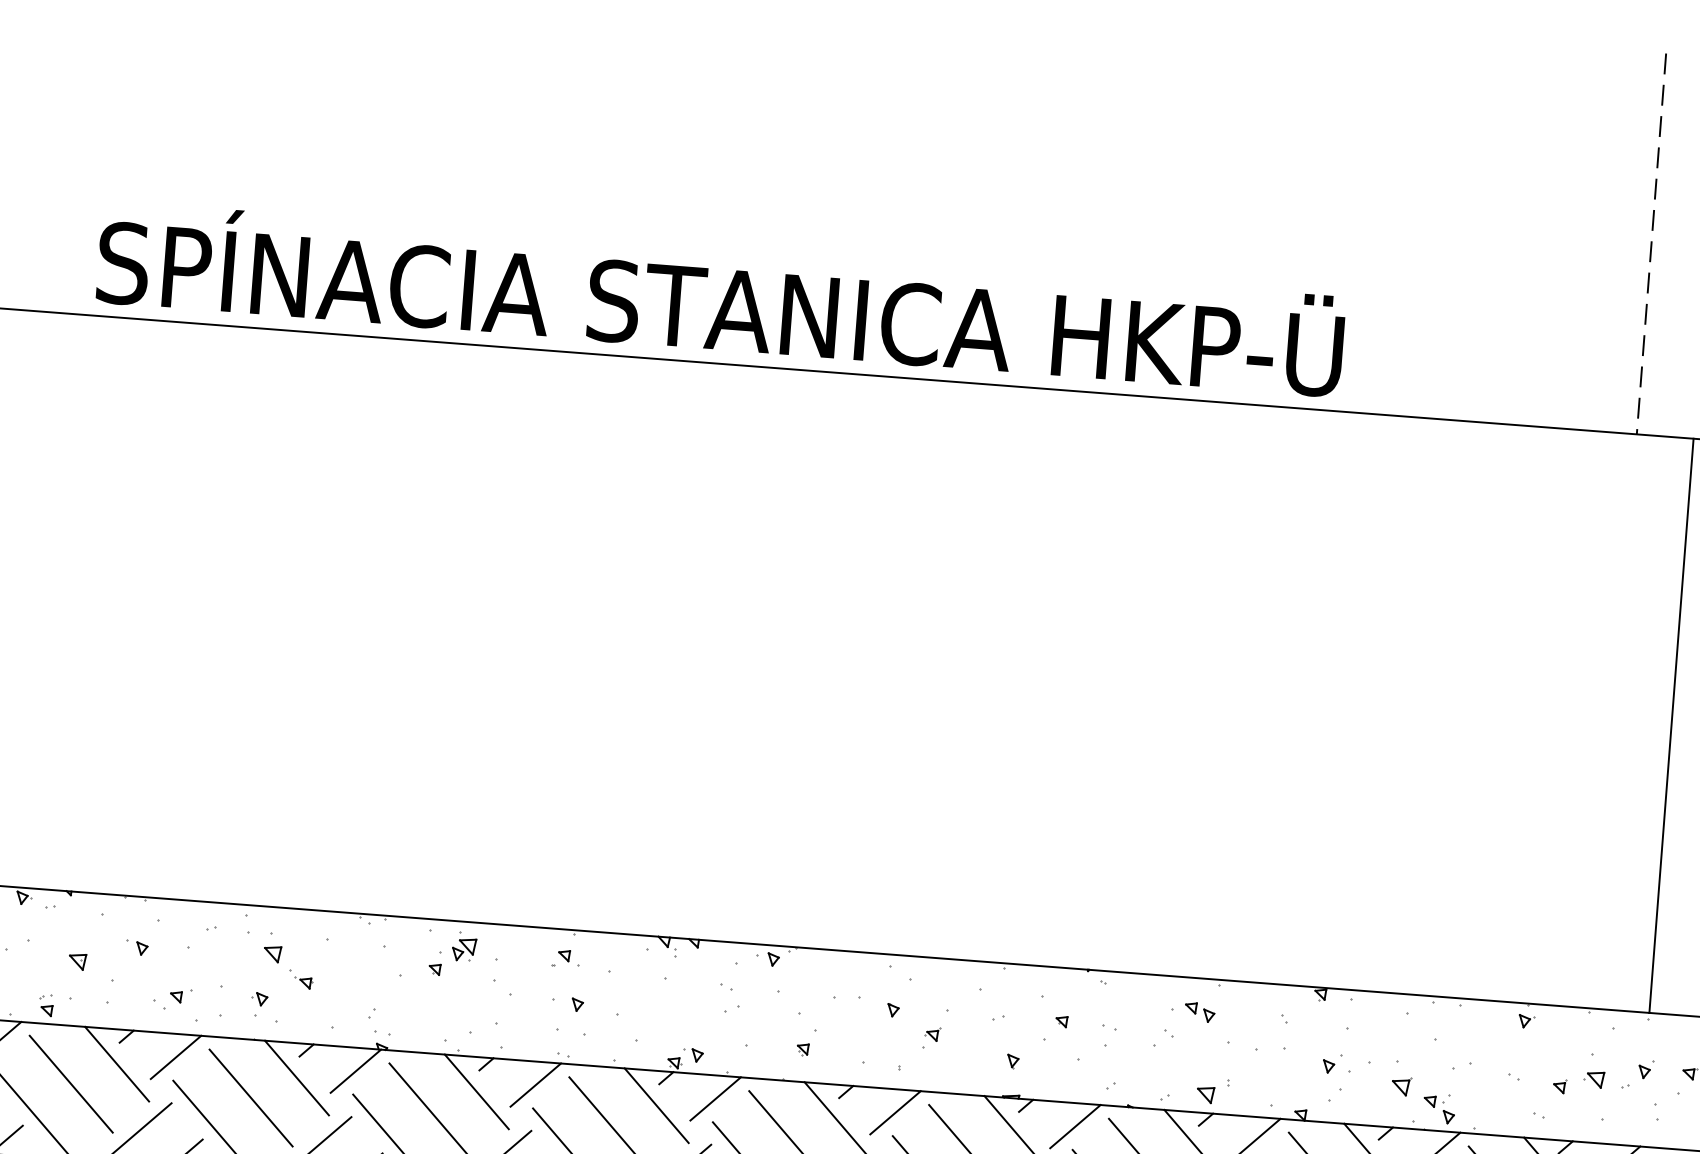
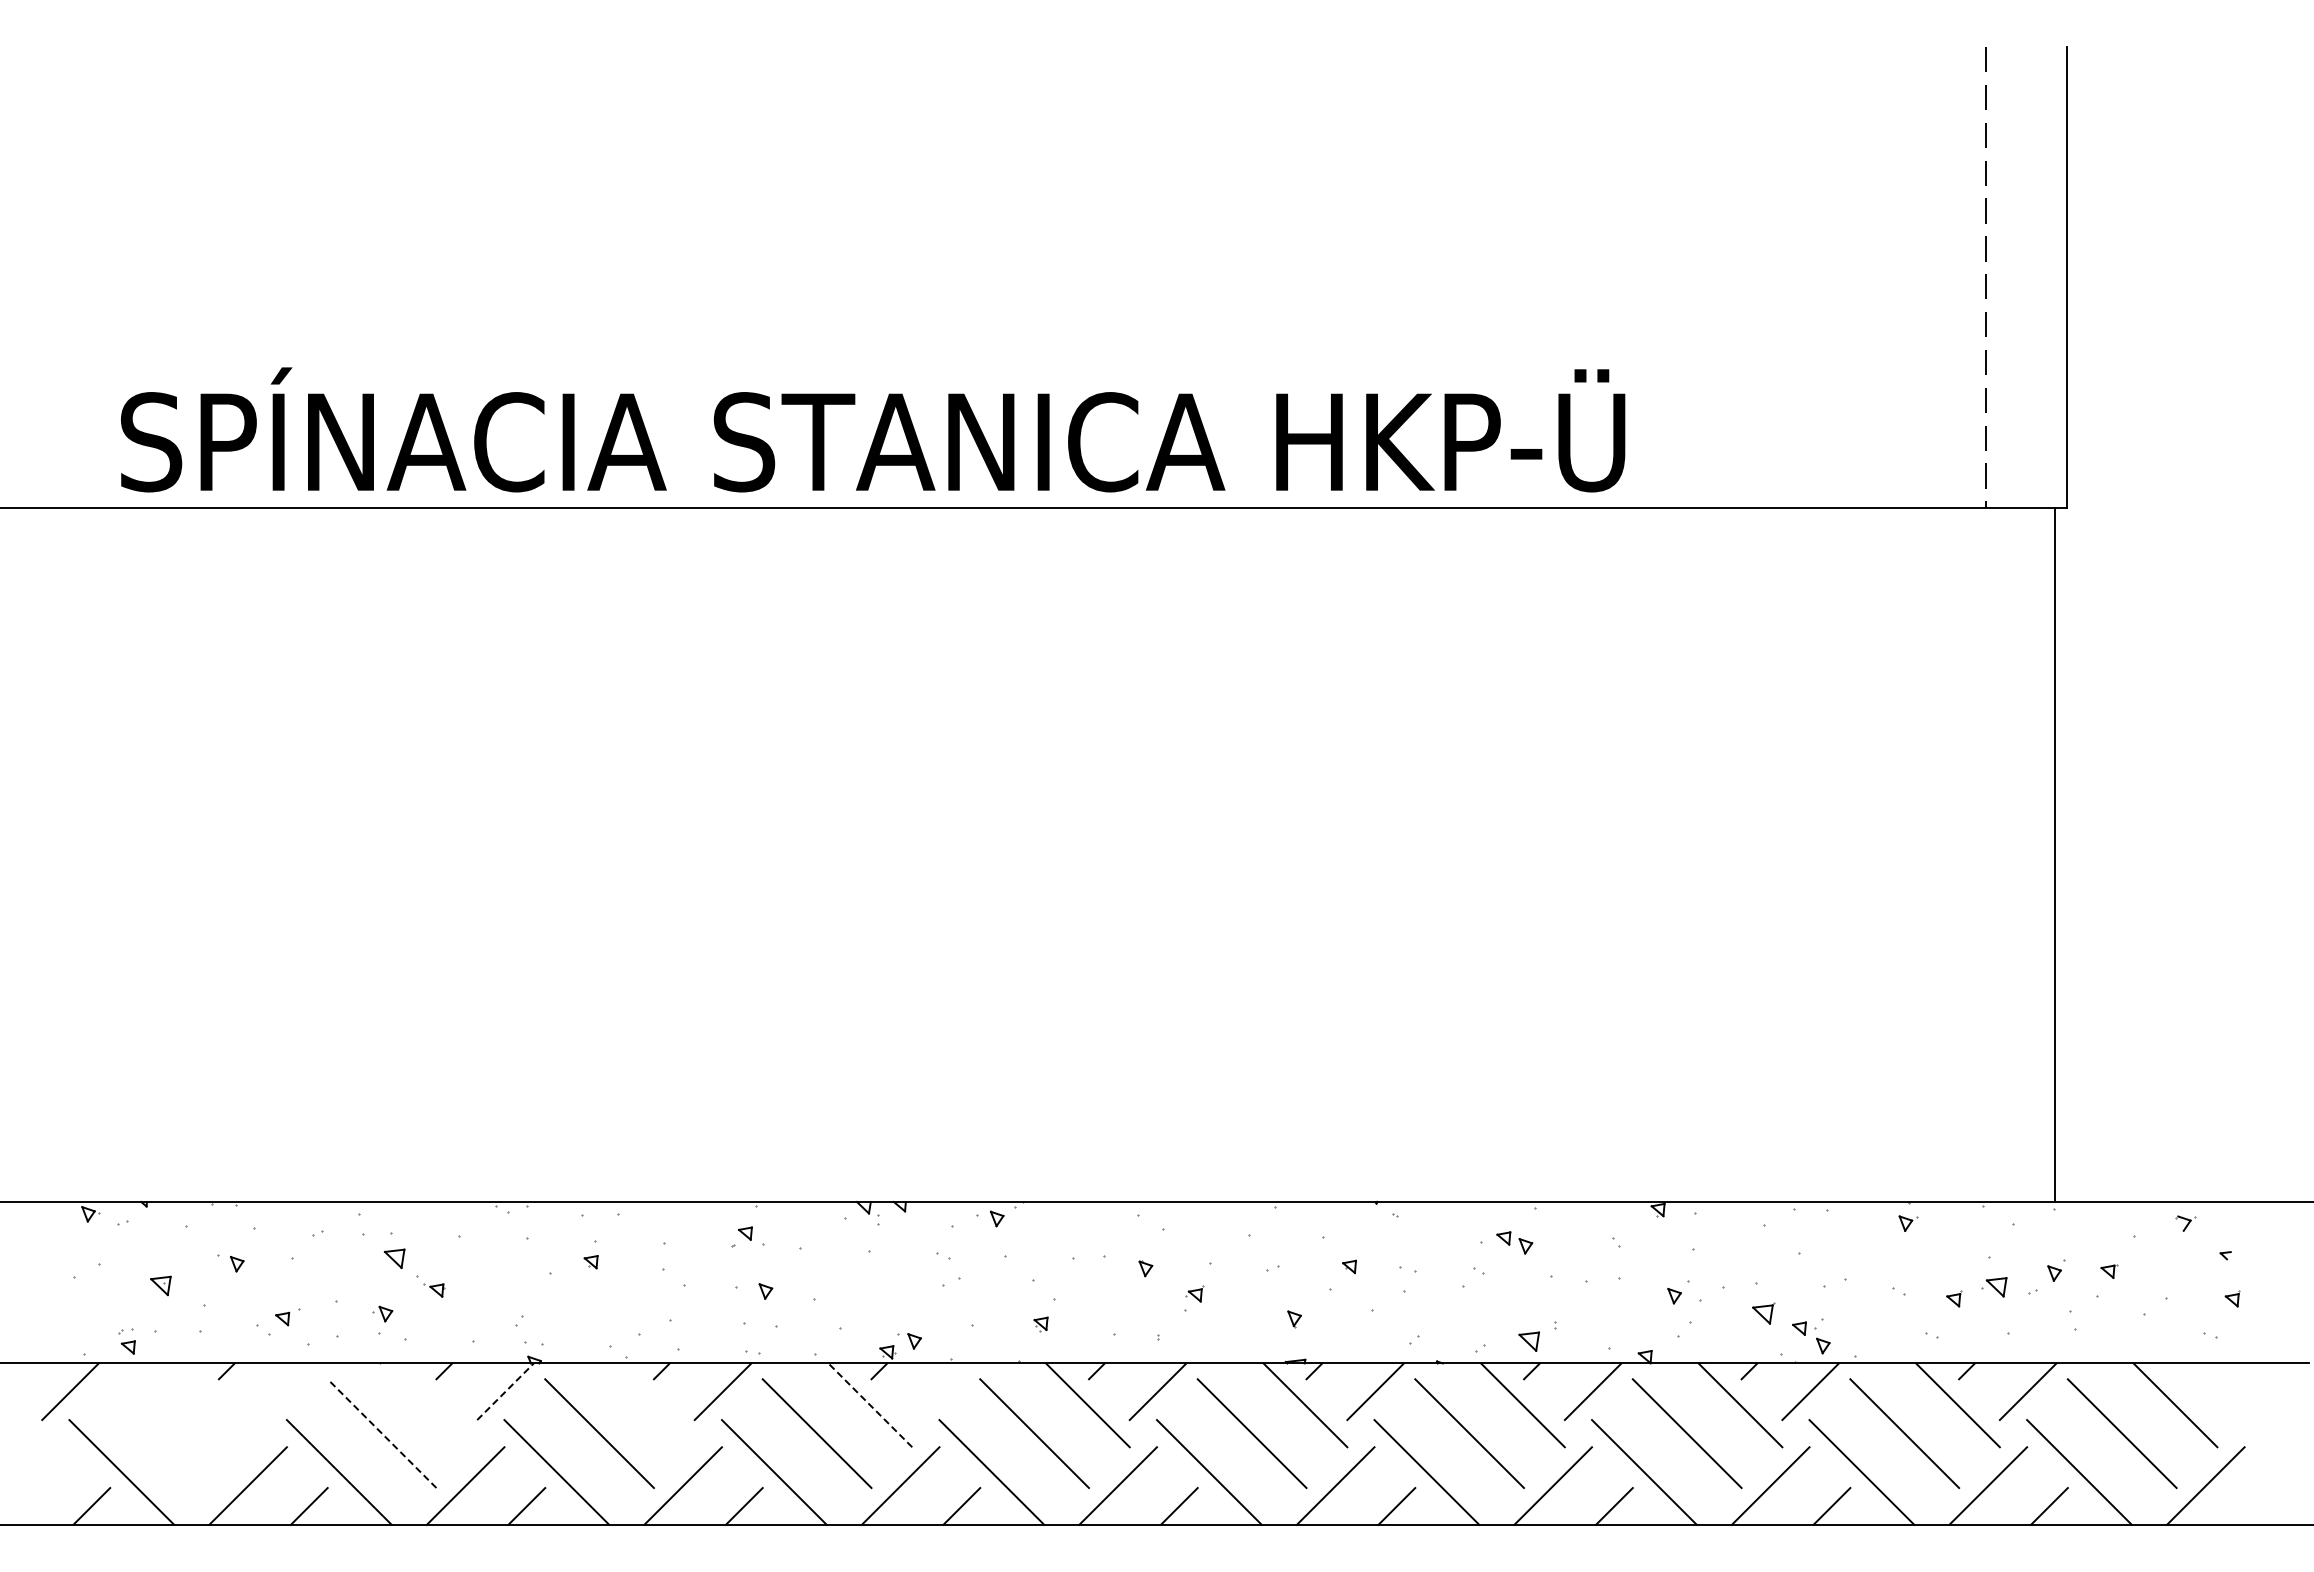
part: (464, 949) -> (624, 1235), removed
line: (175, 1057) -> (287, 1391), removed
line: (116, 1064) -> (217, 1405), removed
line: (355, 1071) -> (505, 1391), solid -> dashed
line: (297, 1078) -> (435, 1405), removed
line: (71, 1084) -> (164, 1433), removed
line: (476, 1091) -> (652, 1405), removed
line: (251, 1097) -> (382, 1433), solid -> dashed
line: (715, 1098) -> (940, 1391), removed
line: (656, 1105) -> (870, 1404), solid -> dashed

